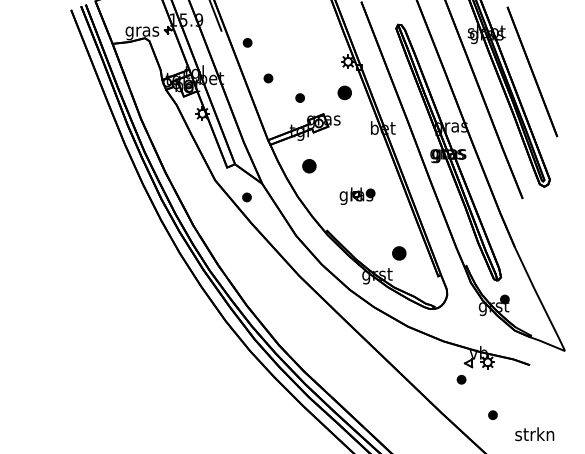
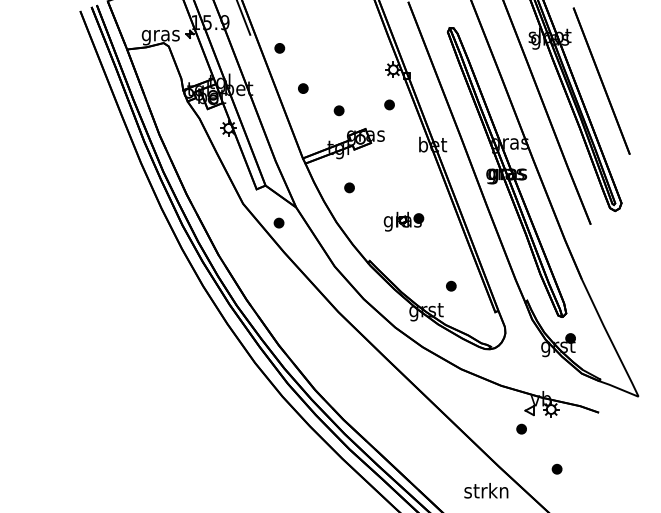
part: (344, 92) -> (389, 104), size x0.62
part: (309, 165) -> (349, 187), size x0.62
part: (399, 252) -> (451, 285), size x0.62
text: (534, 433) -> (486, 490), moved

